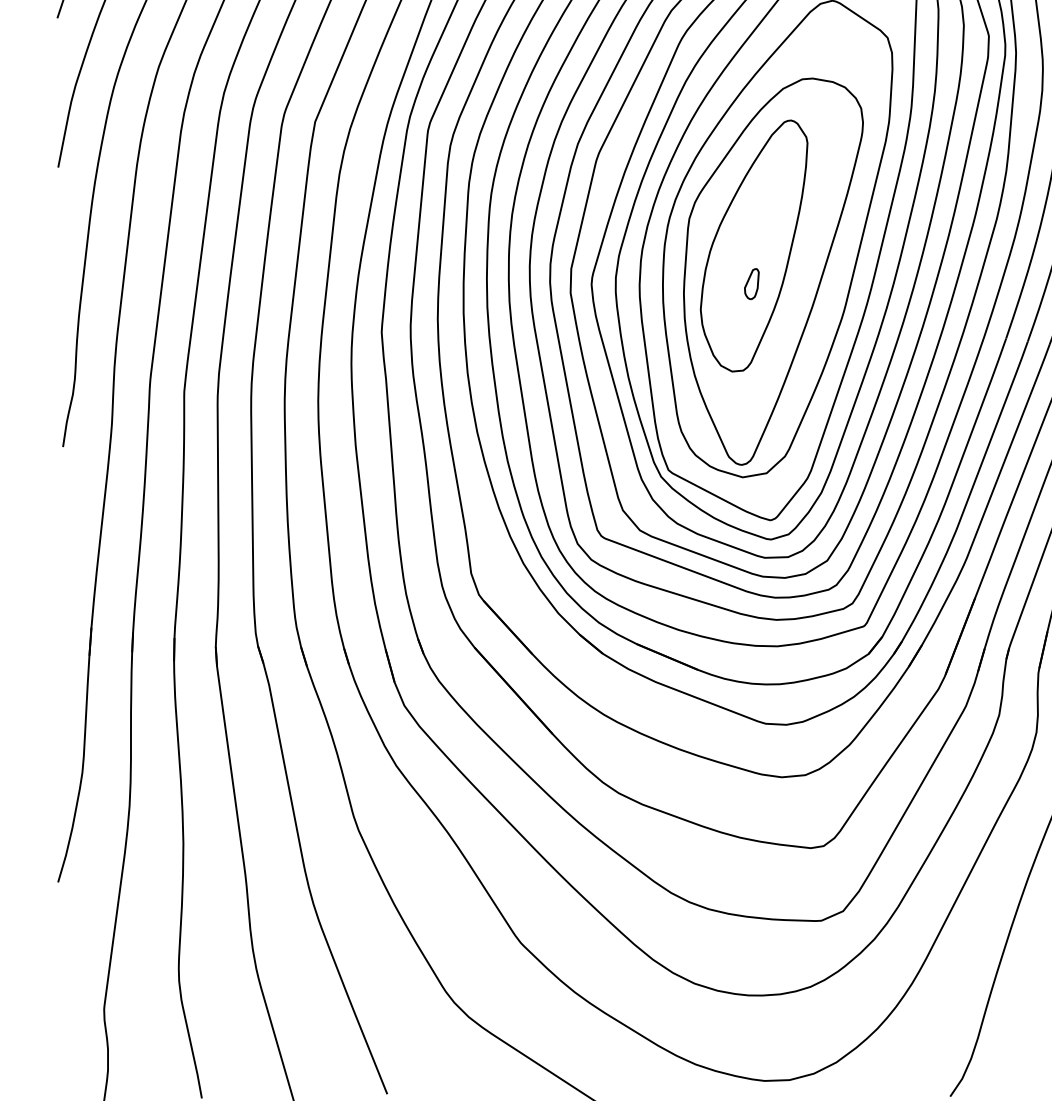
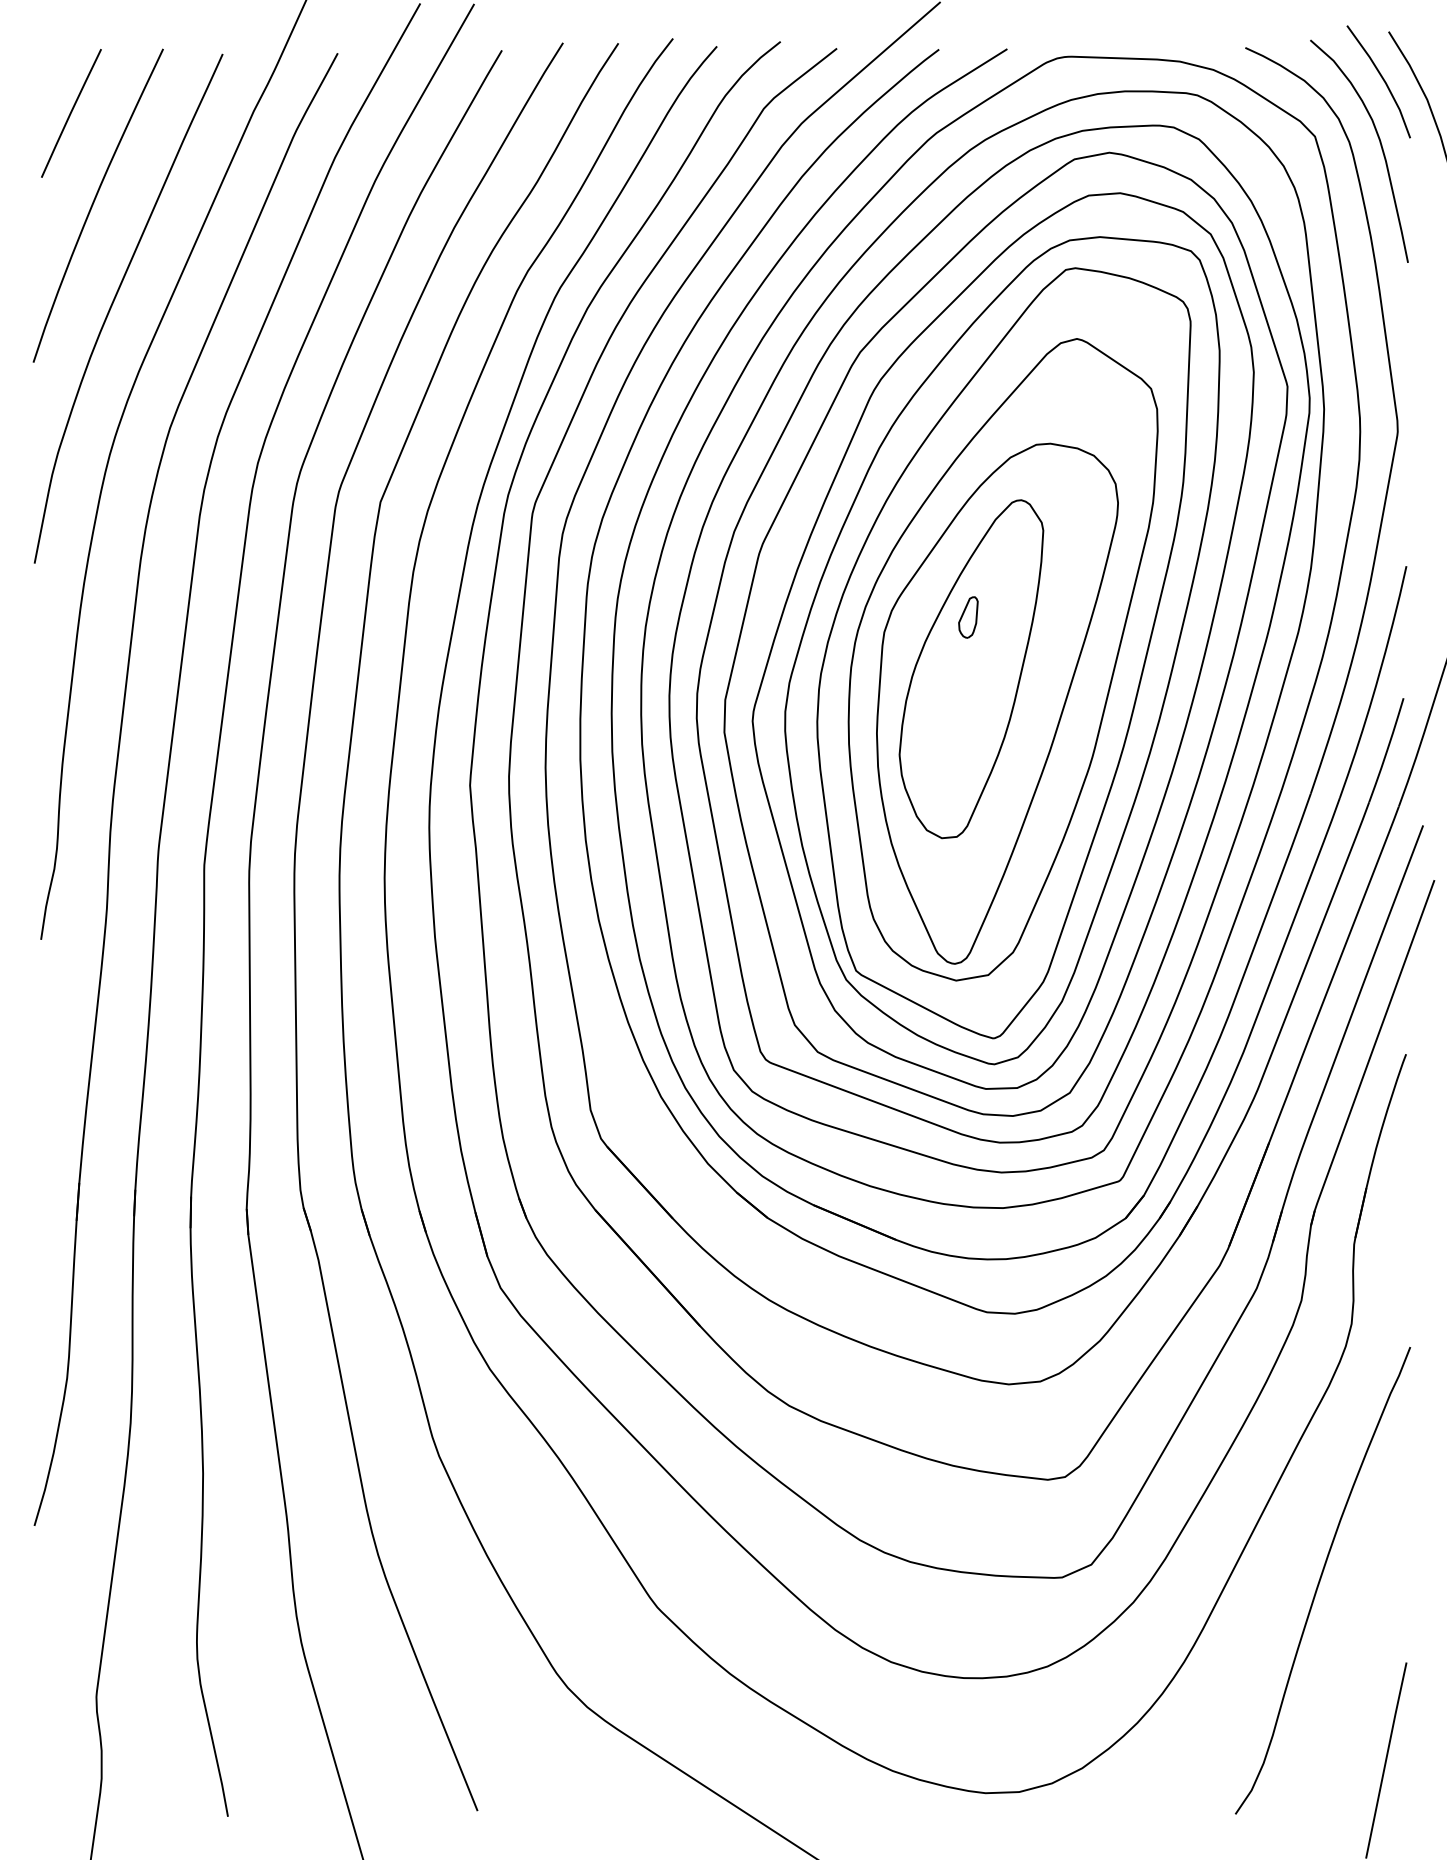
part: (751, 284) -> (968, 617), moved

